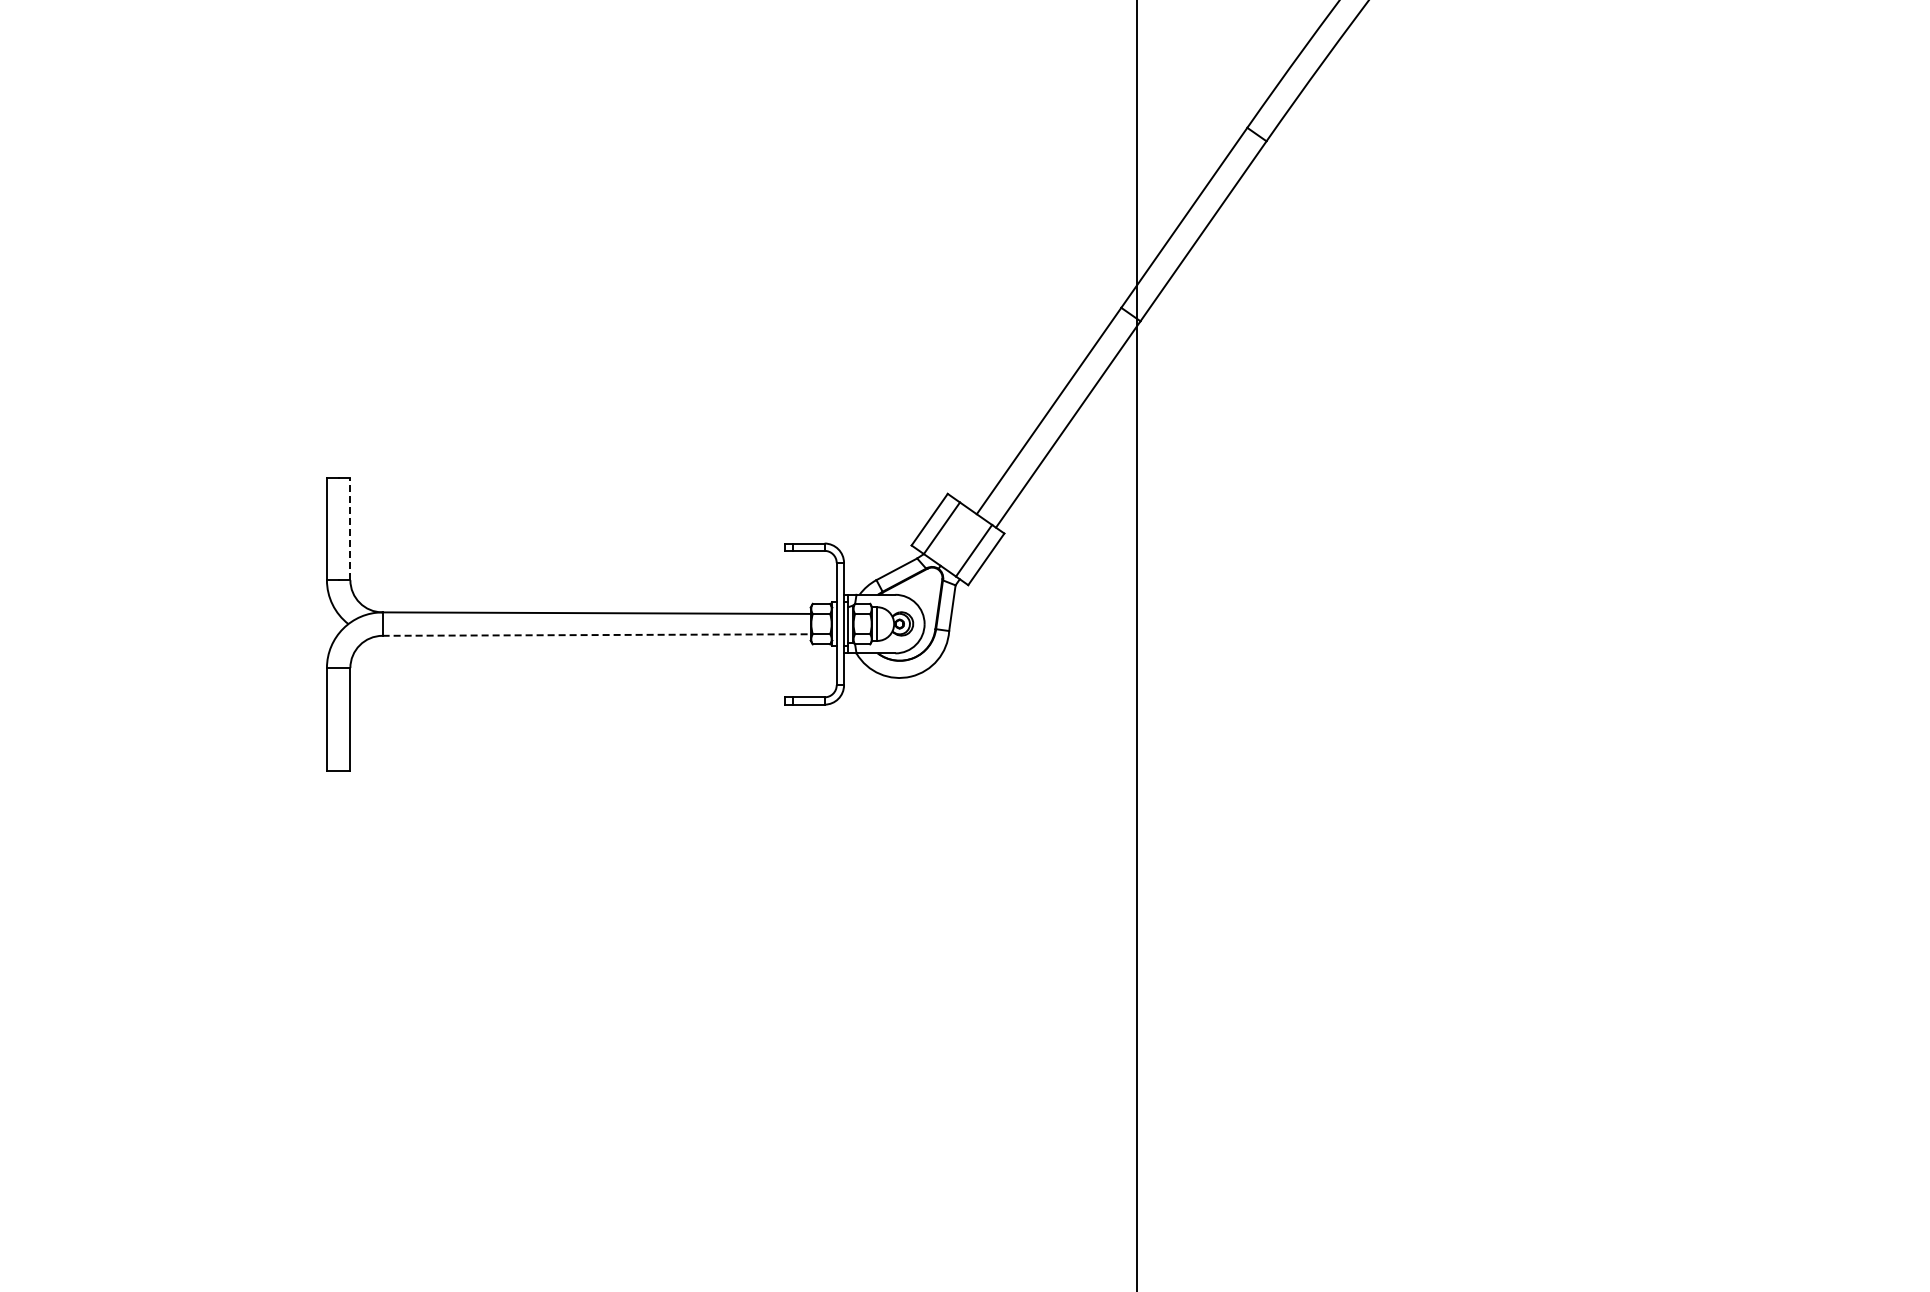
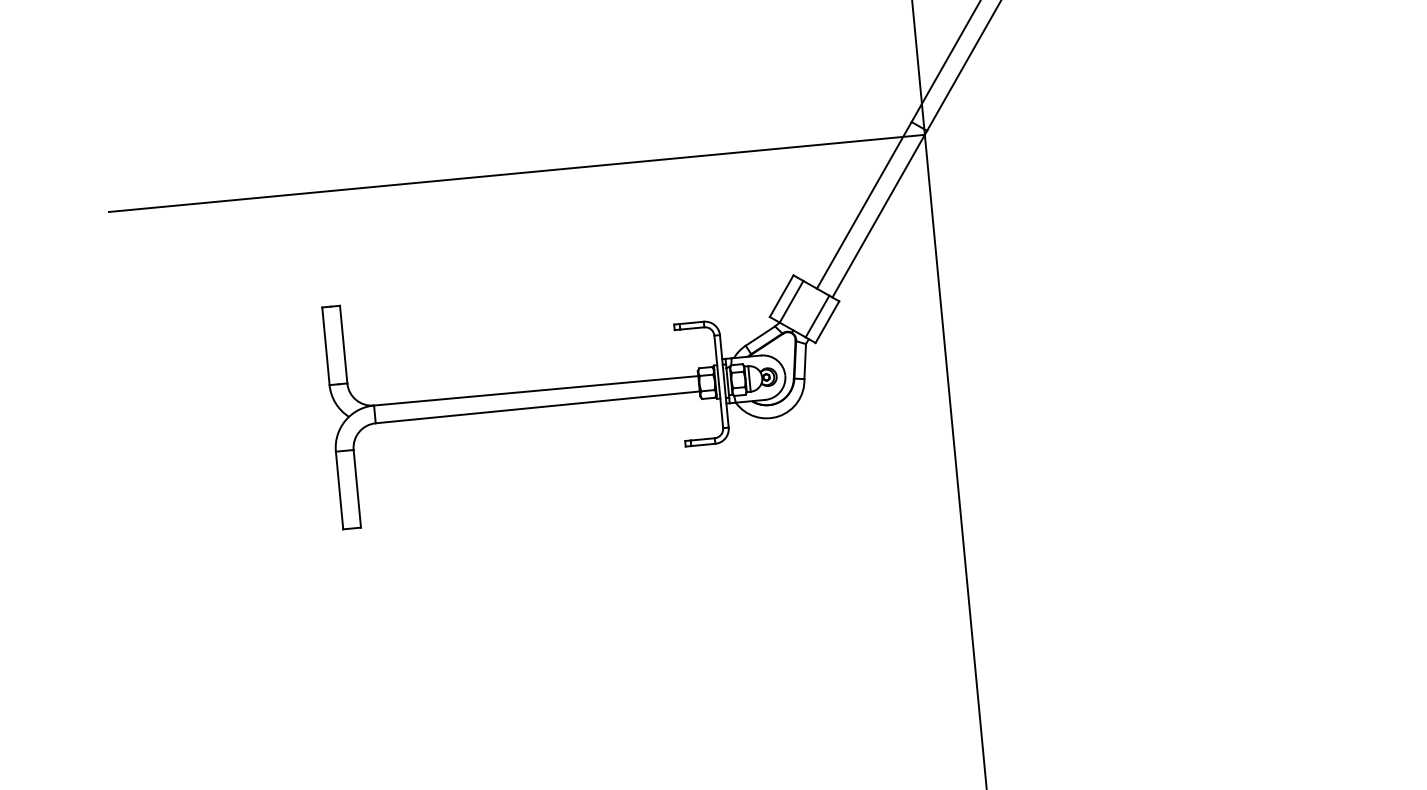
line: (598, 326) -> (517, 173), added
line: (350, 528) -> (343, 344), dashed -> solid
line: (598, 635) -> (539, 407), dashed -> solid

